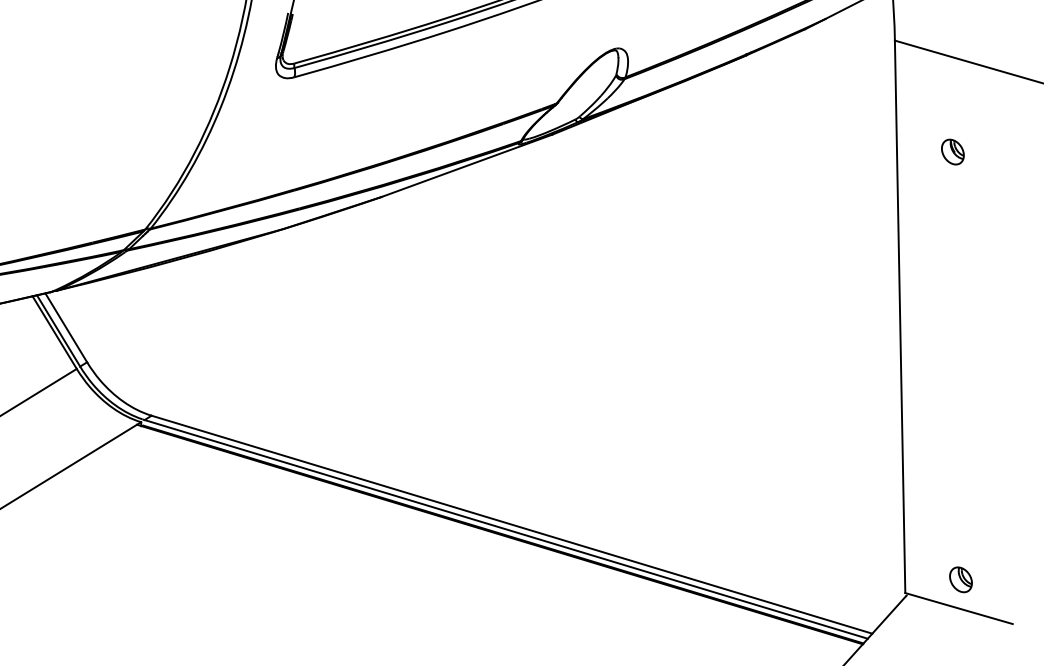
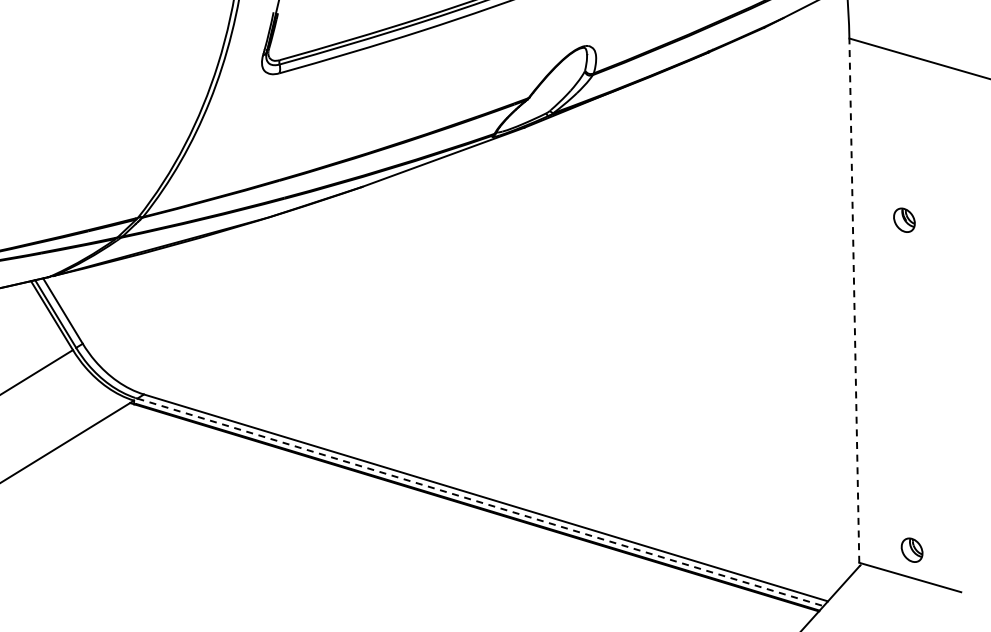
part: (952, 151) -> (904, 219), moved
line: (900, 316) -> (854, 300), solid -> dashed
line: (506, 529) -> (480, 502), solid -> dashed

